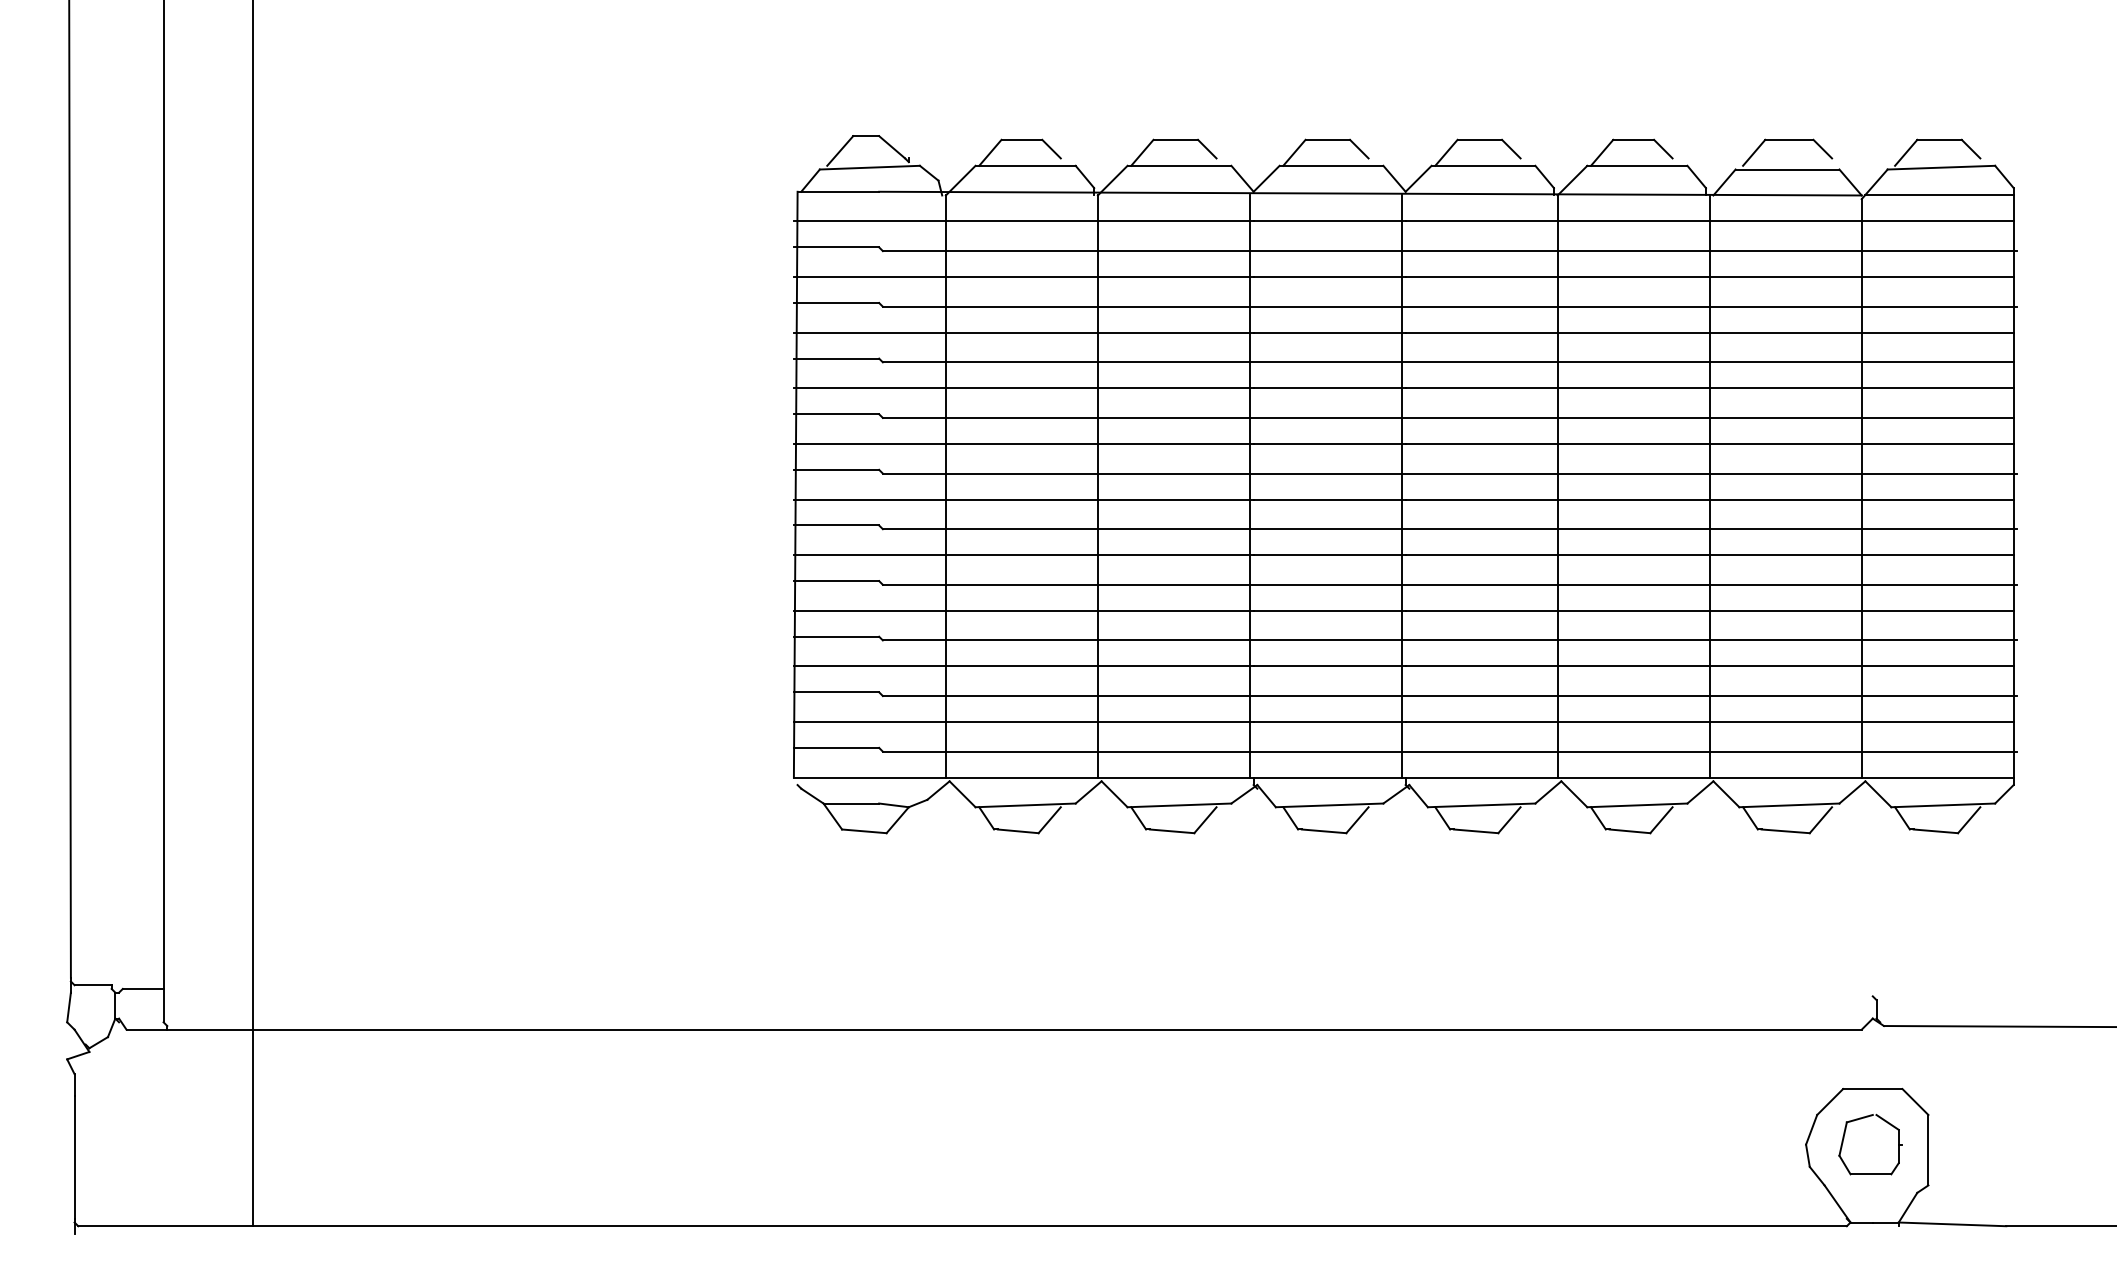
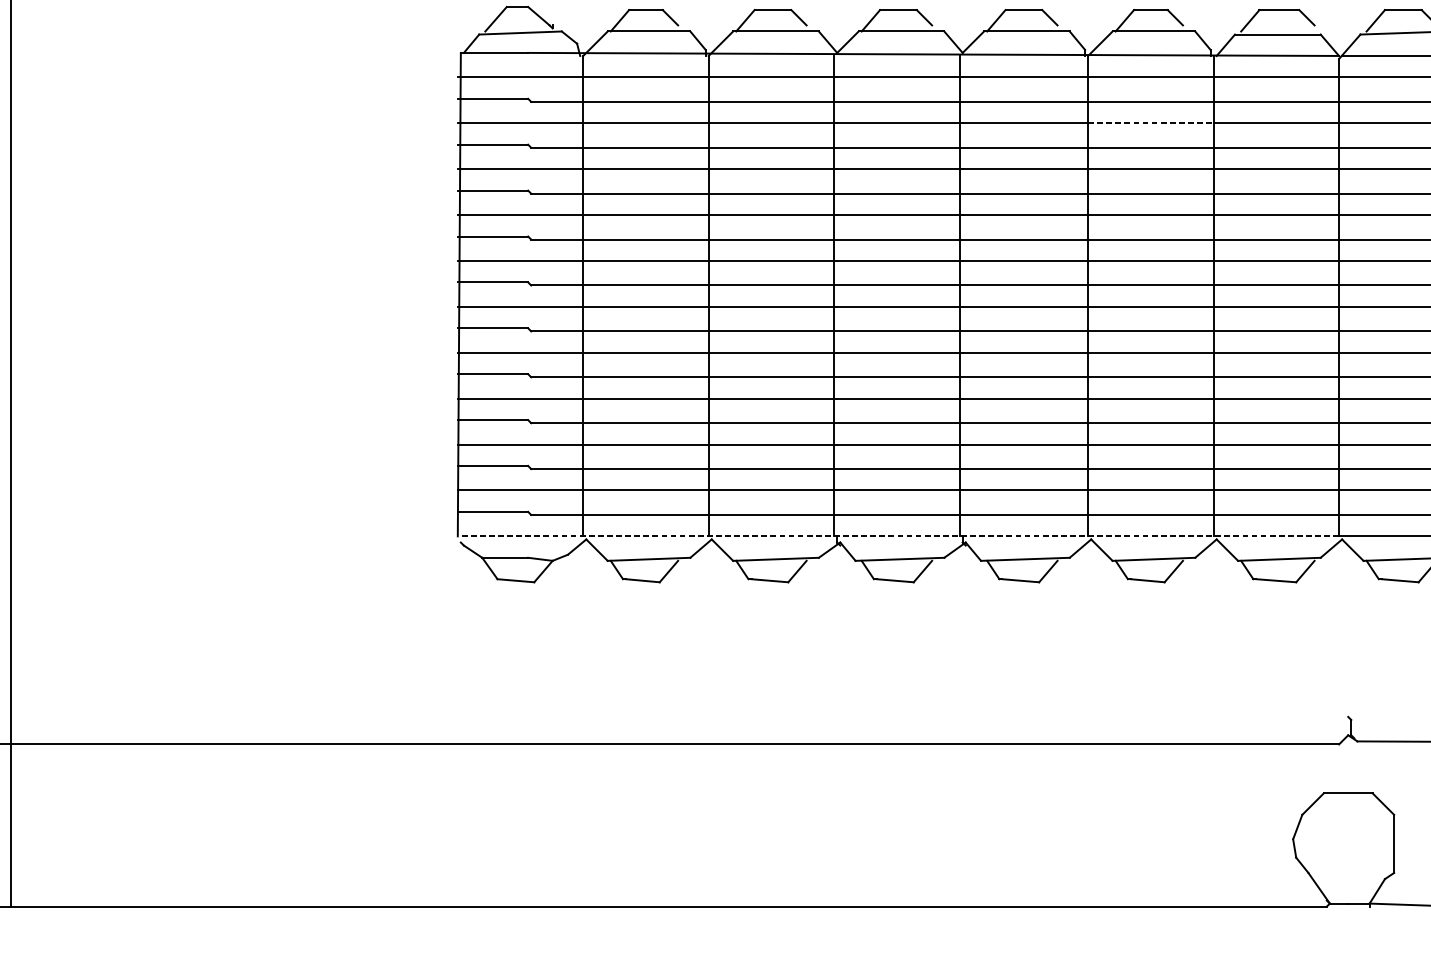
line: (1634, 277) -> (1151, 123), solid -> dashed
line: (1327, 777) -> (898, 536), solid -> dashed
part: (1861, 1119) -> (1338, 818), removed

